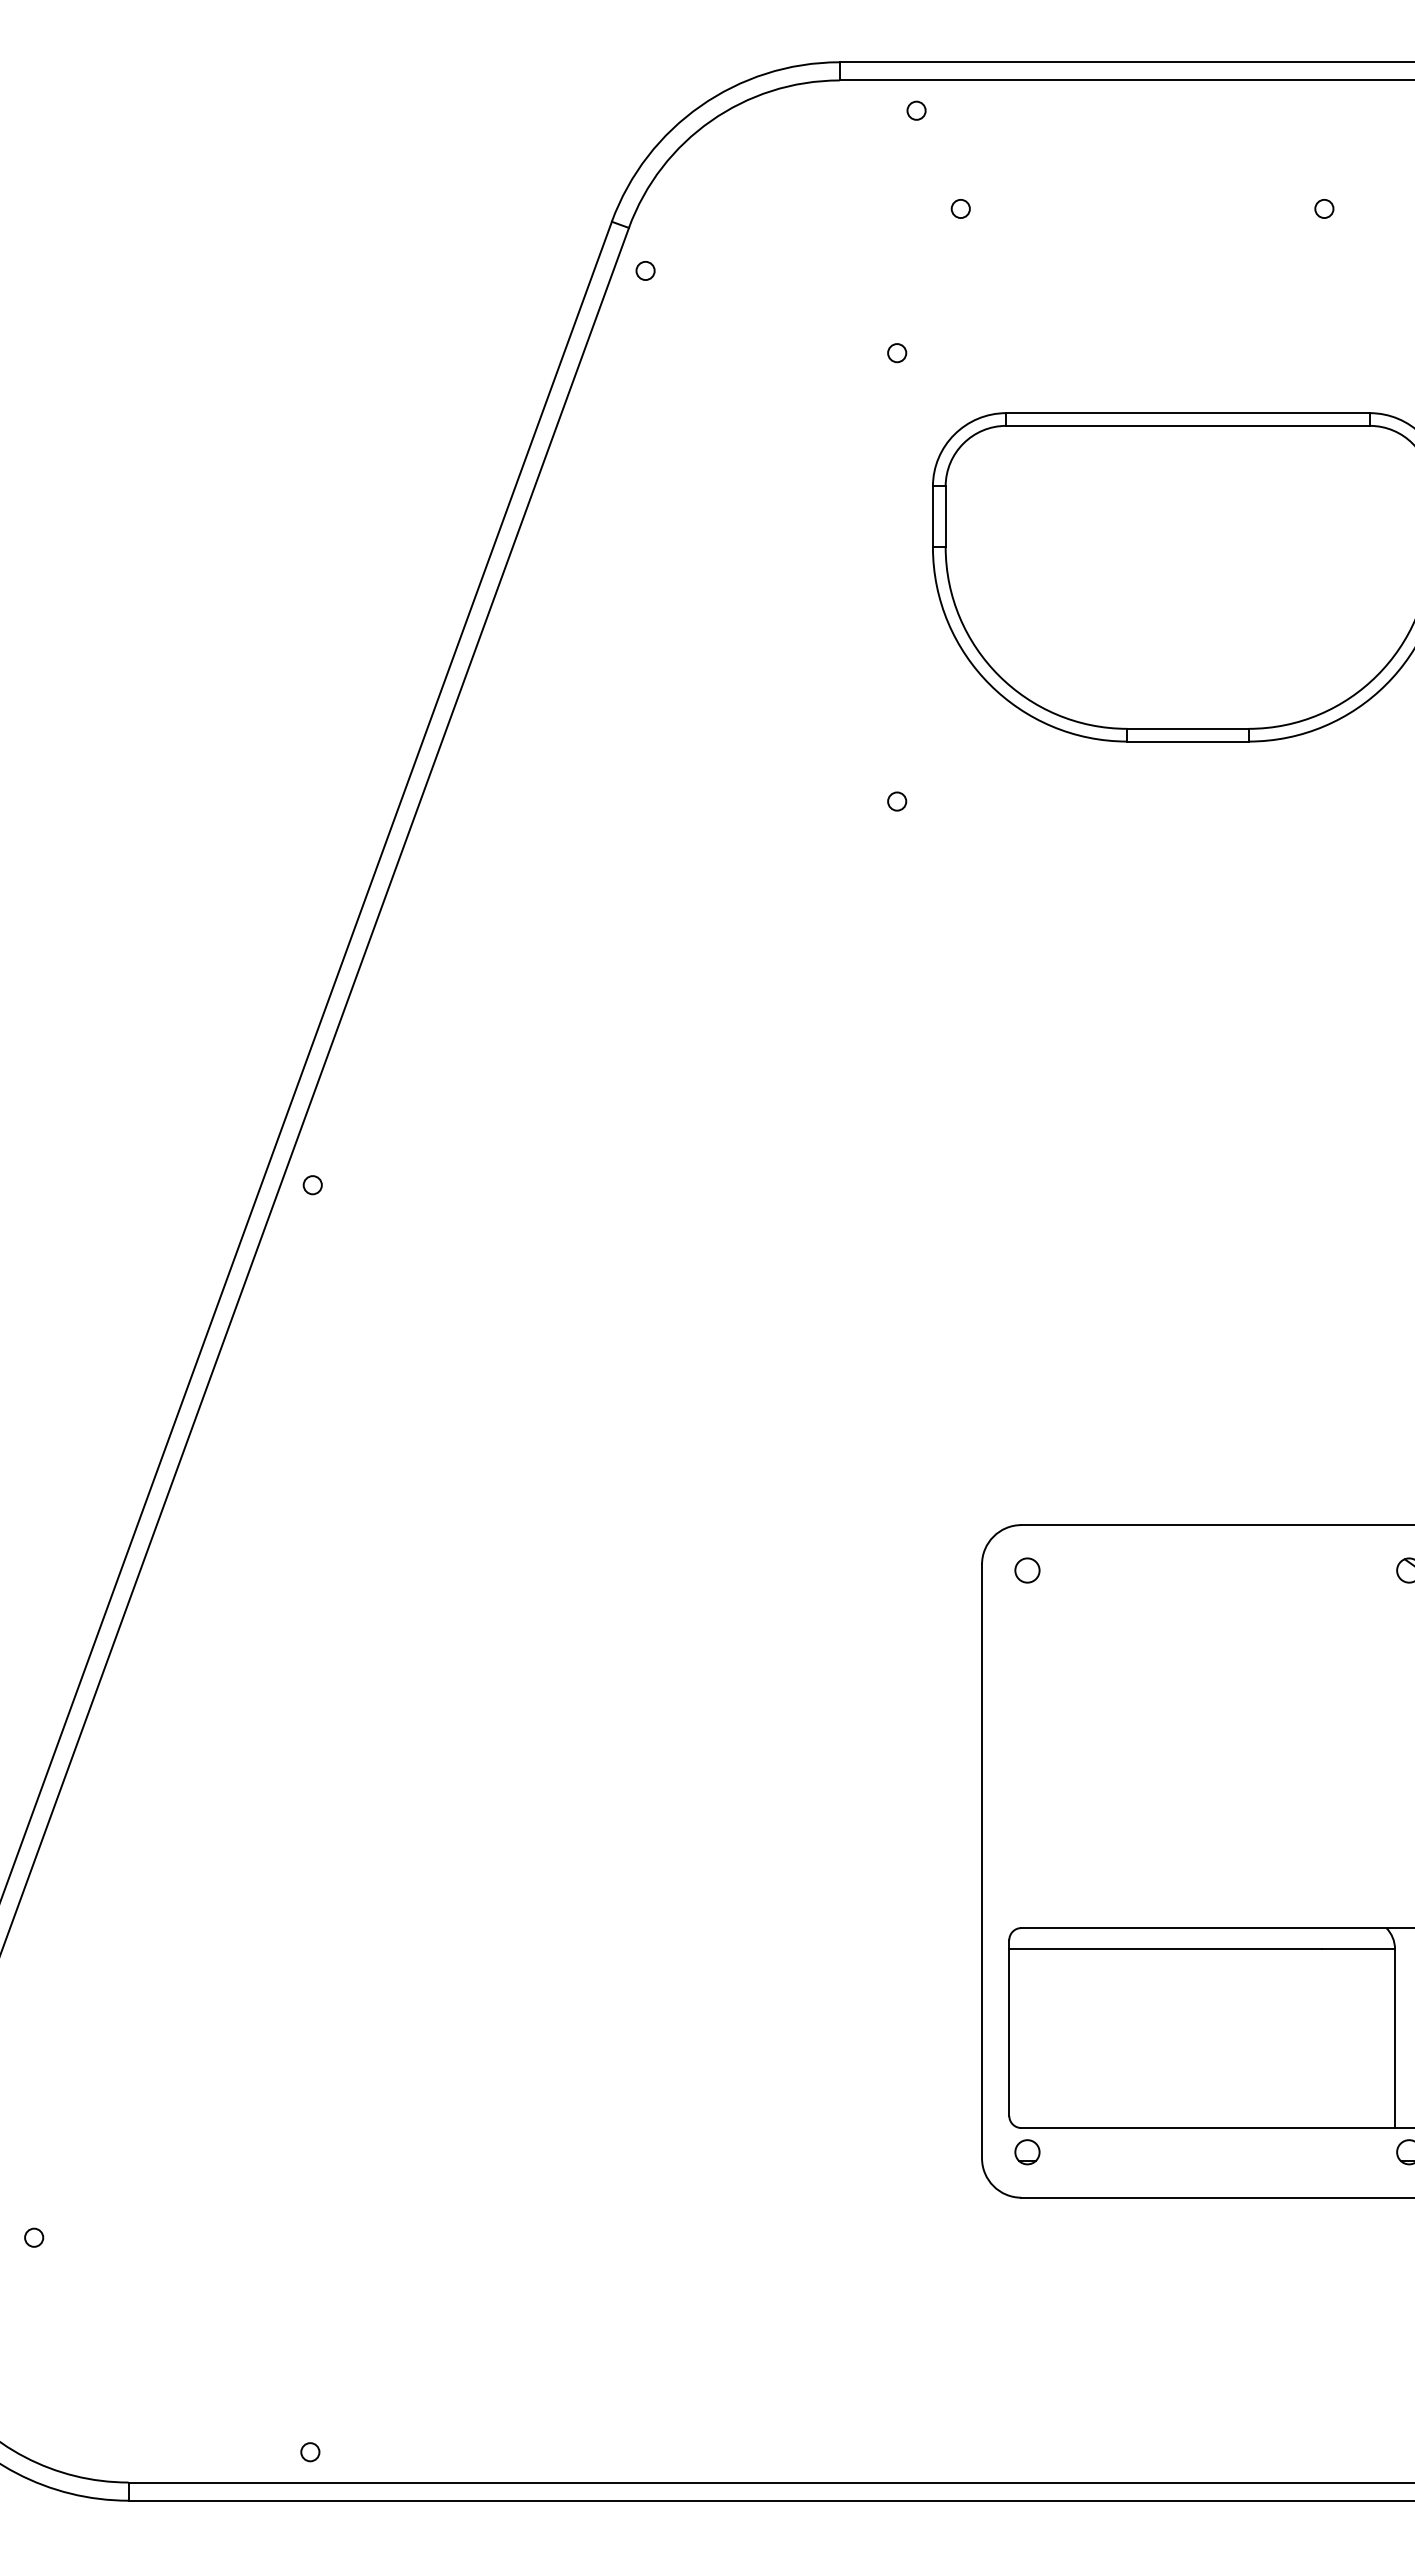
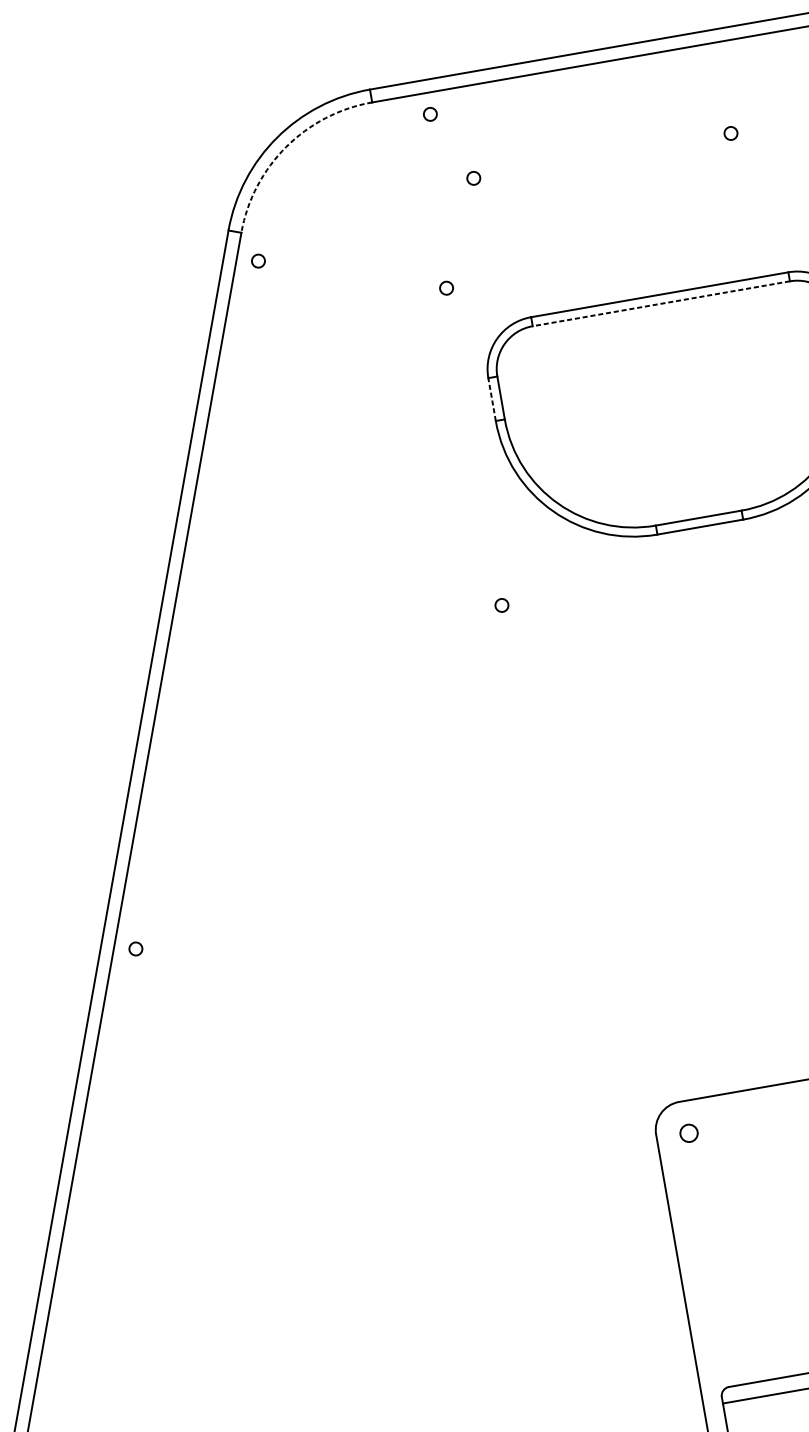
arc: (711, 121) -> (286, 147), solid -> dashed
line: (1188, 425) -> (661, 303), solid -> dashed
line: (932, 516) -> (491, 399), solid -> dashed

